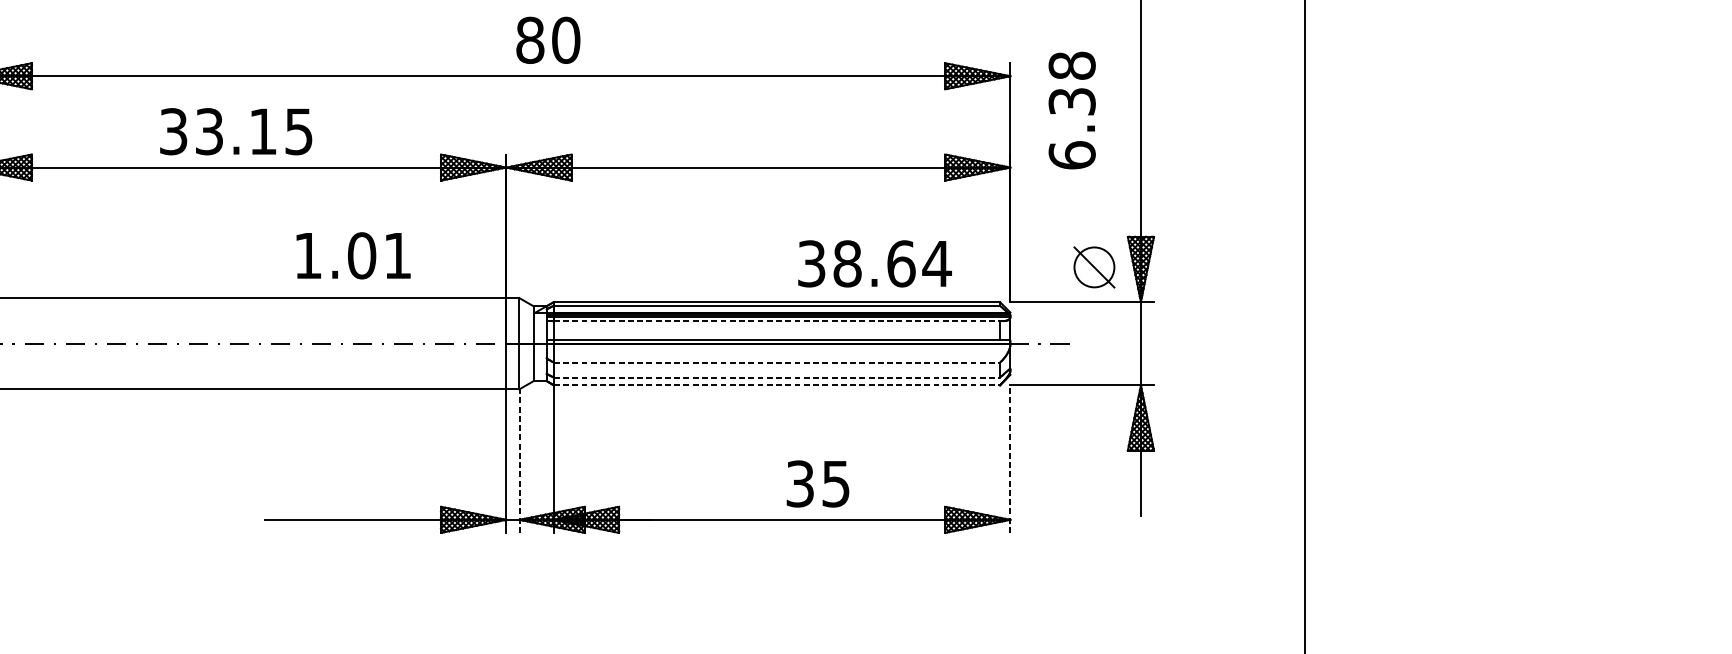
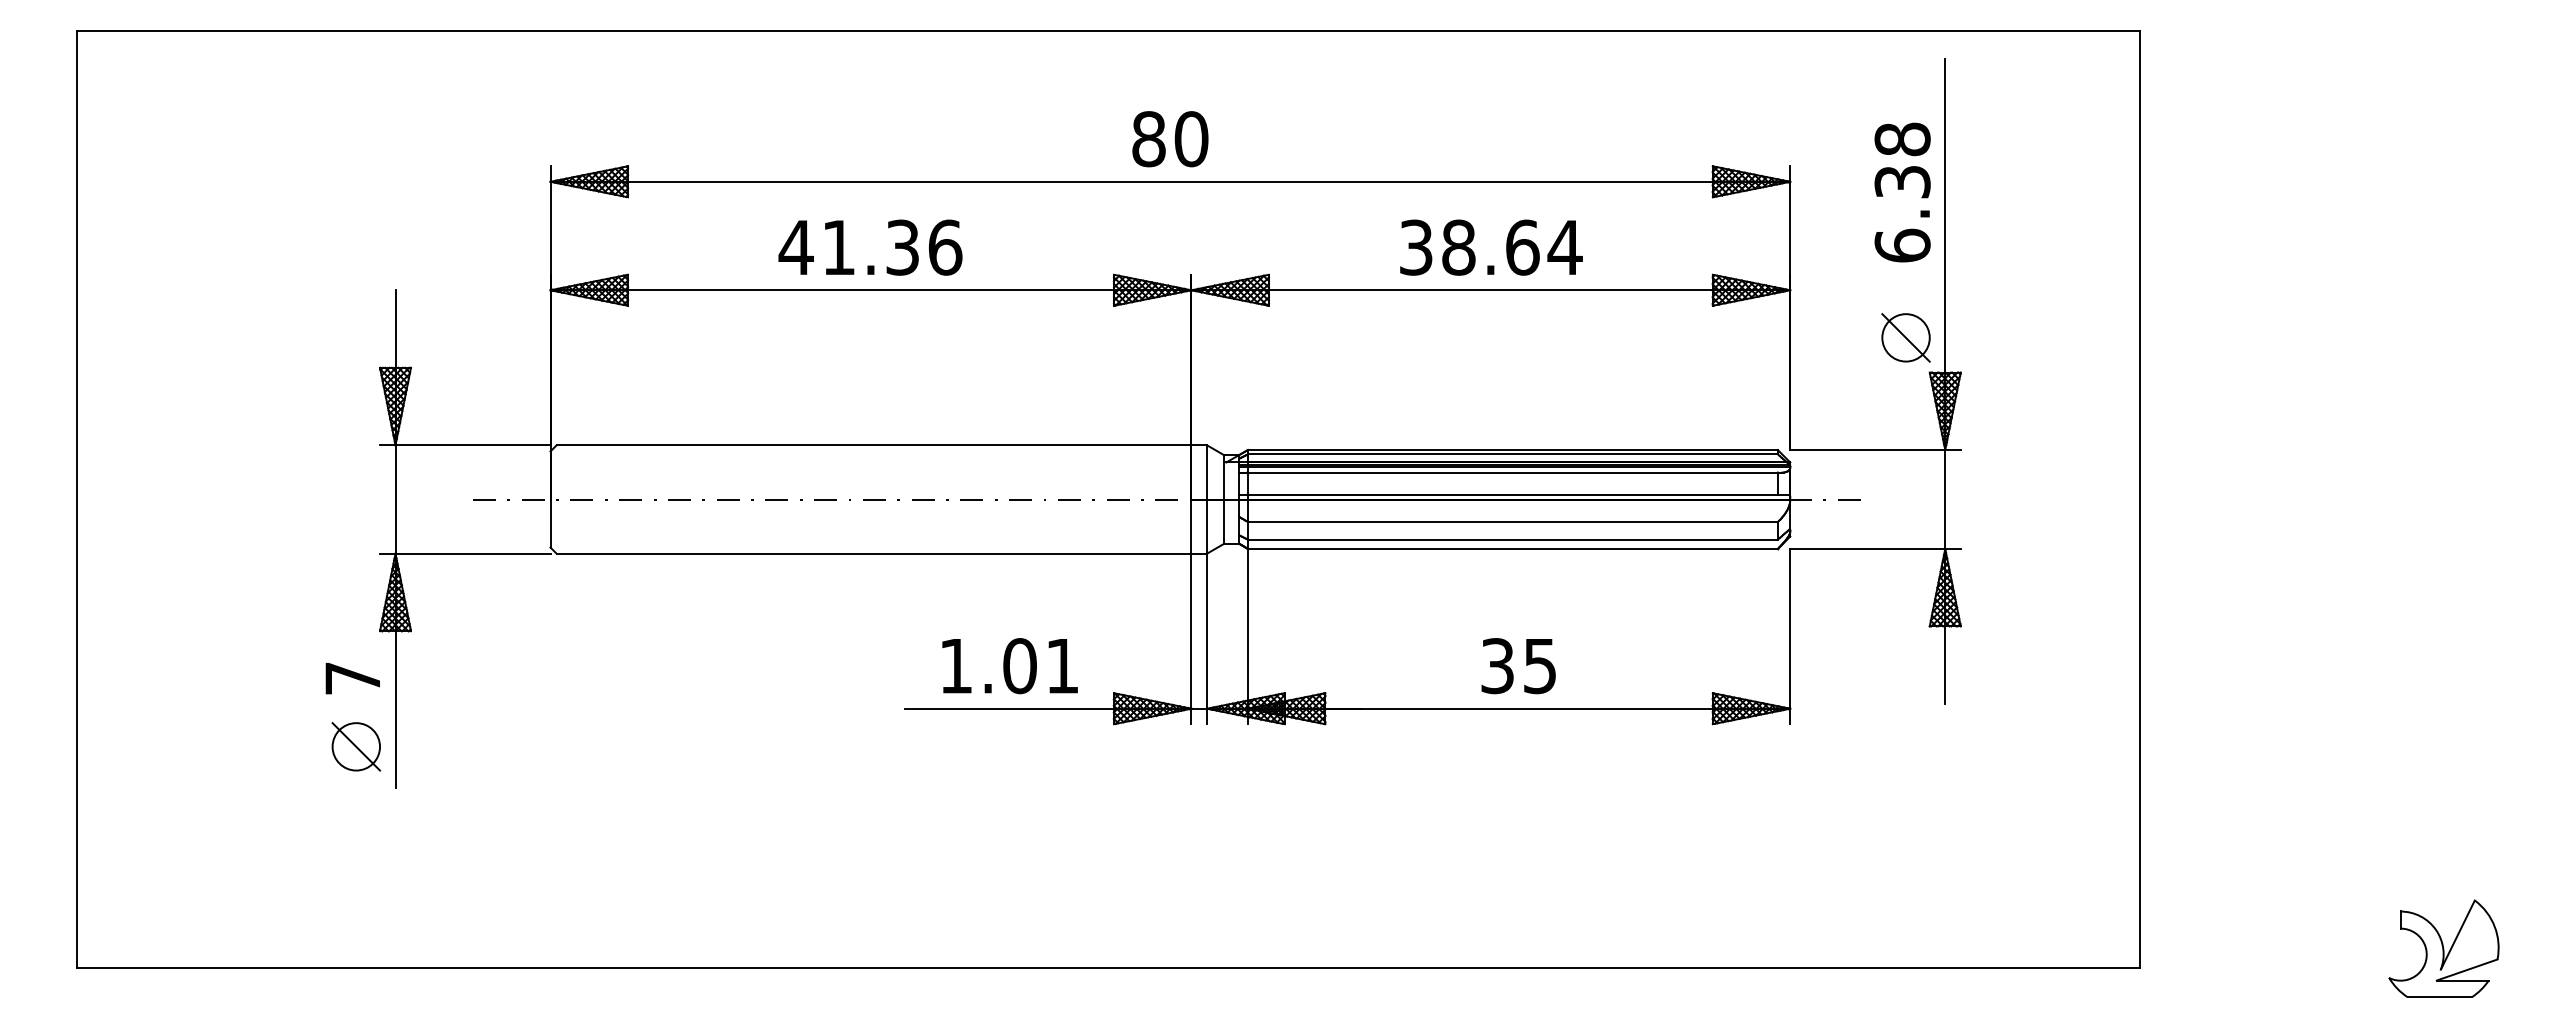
text: (548, 40) -> (1170, 139), moved
text: (1072, 110) -> (1902, 192), moved
text: (236, 131) -> (870, 247), 33.15 -> 41.36
text: (353, 256) -> (1009, 666), moved
text: (875, 263) -> (1491, 247), moved
part: (1093, 267) -> (1905, 337), moved
line: (777, 320) -> (1513, 472), dashed -> solid
line: (777, 362) -> (1513, 521), dashed -> solid
line: (777, 377) -> (1513, 539), dashed -> solid
line: (777, 384) -> (1513, 548), dashed -> solid
line: (1010, 459) -> (1790, 636), dashed -> solid
line: (519, 460) -> (1207, 638), dashed -> solid
text: (817, 484) -> (1518, 666), moved

